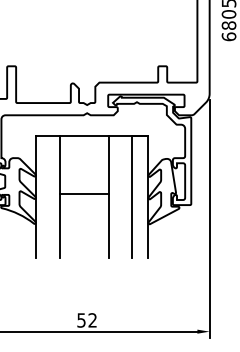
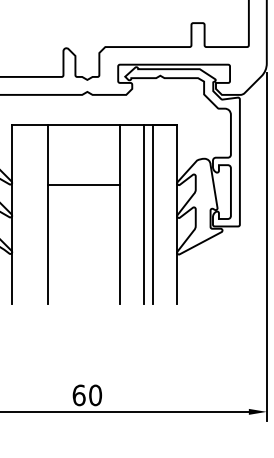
line: (84, 193) -> (83, 184), moved
line: (125, 196) -> (143, 213), added
text: (87, 320) -> (87, 395), 52 -> 60

